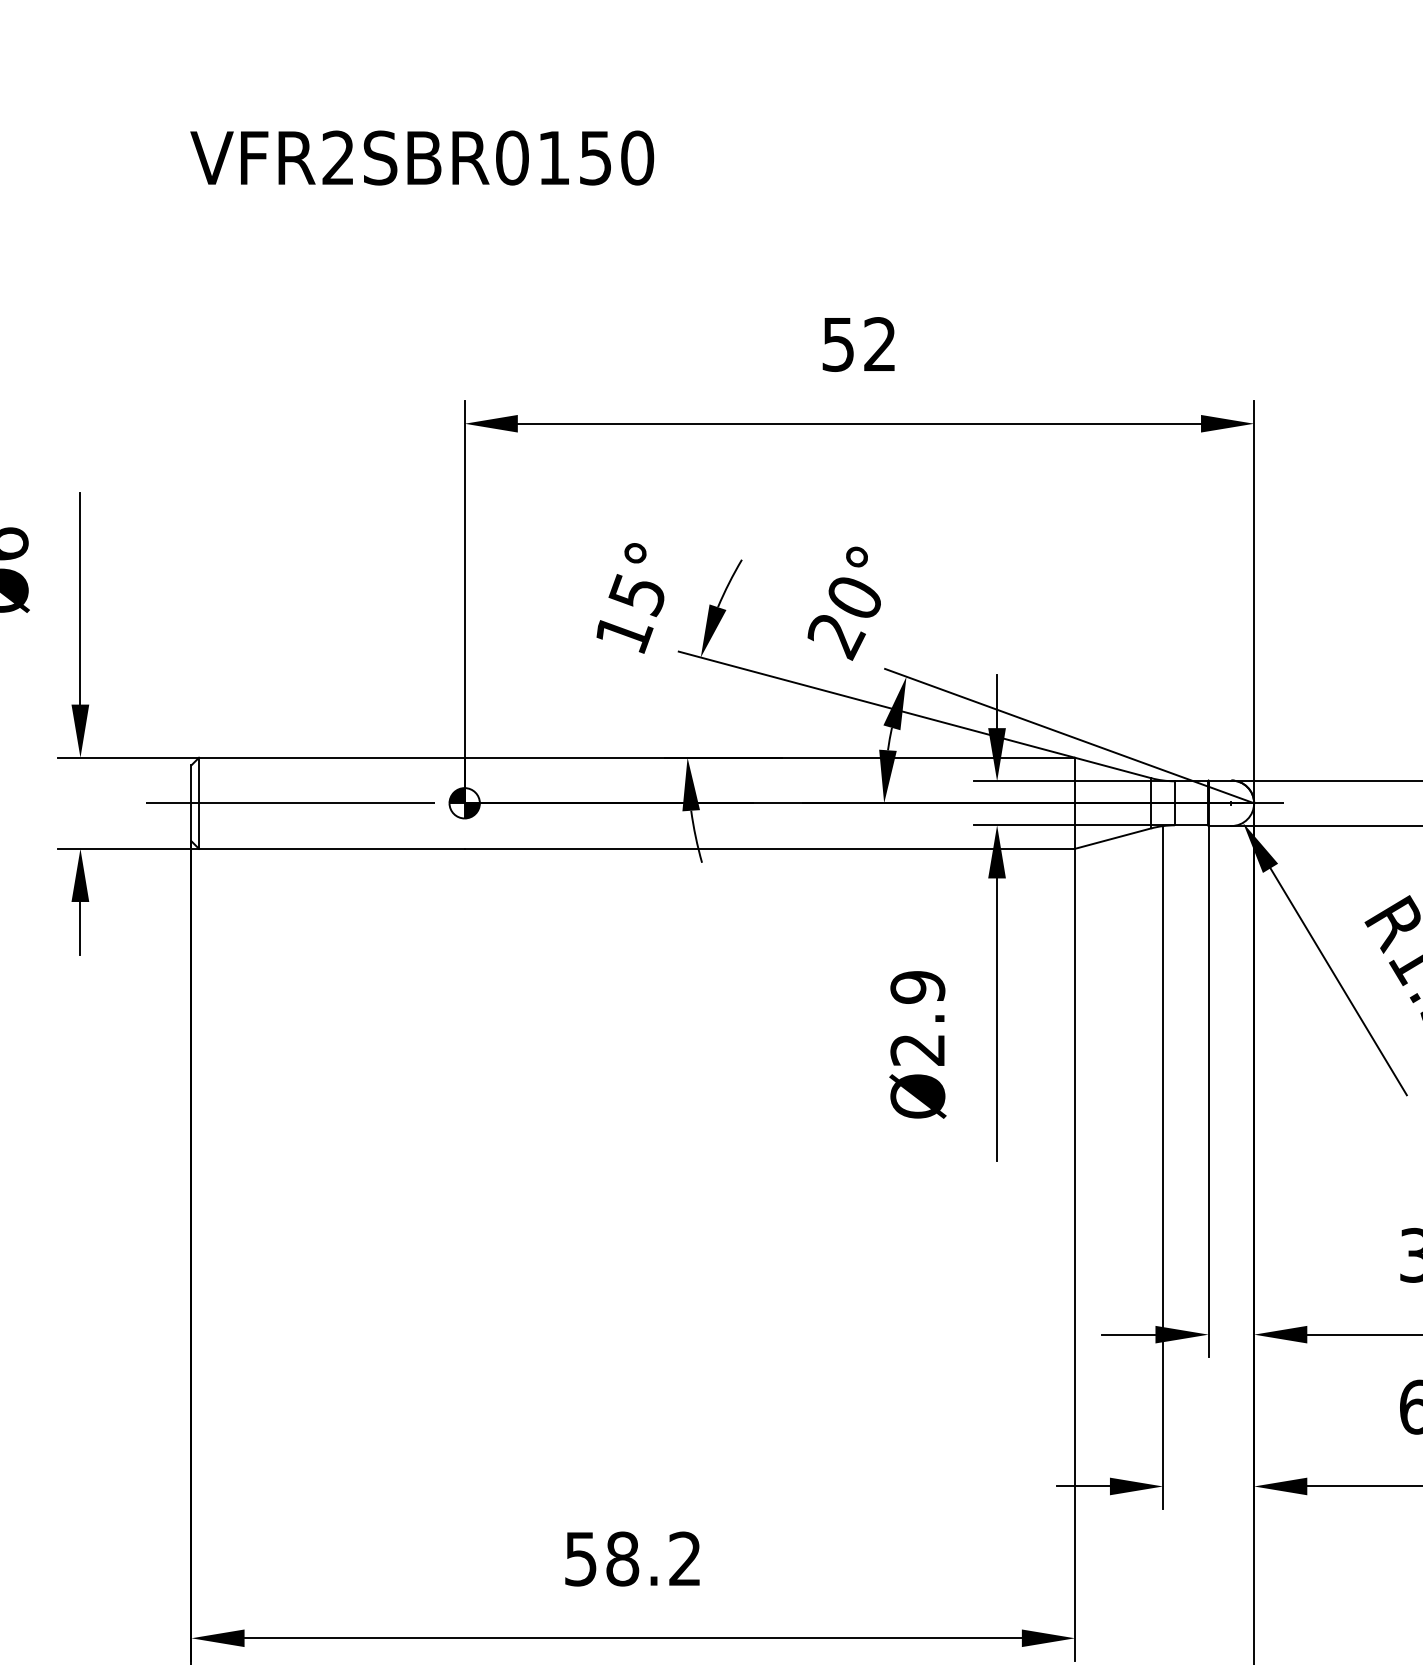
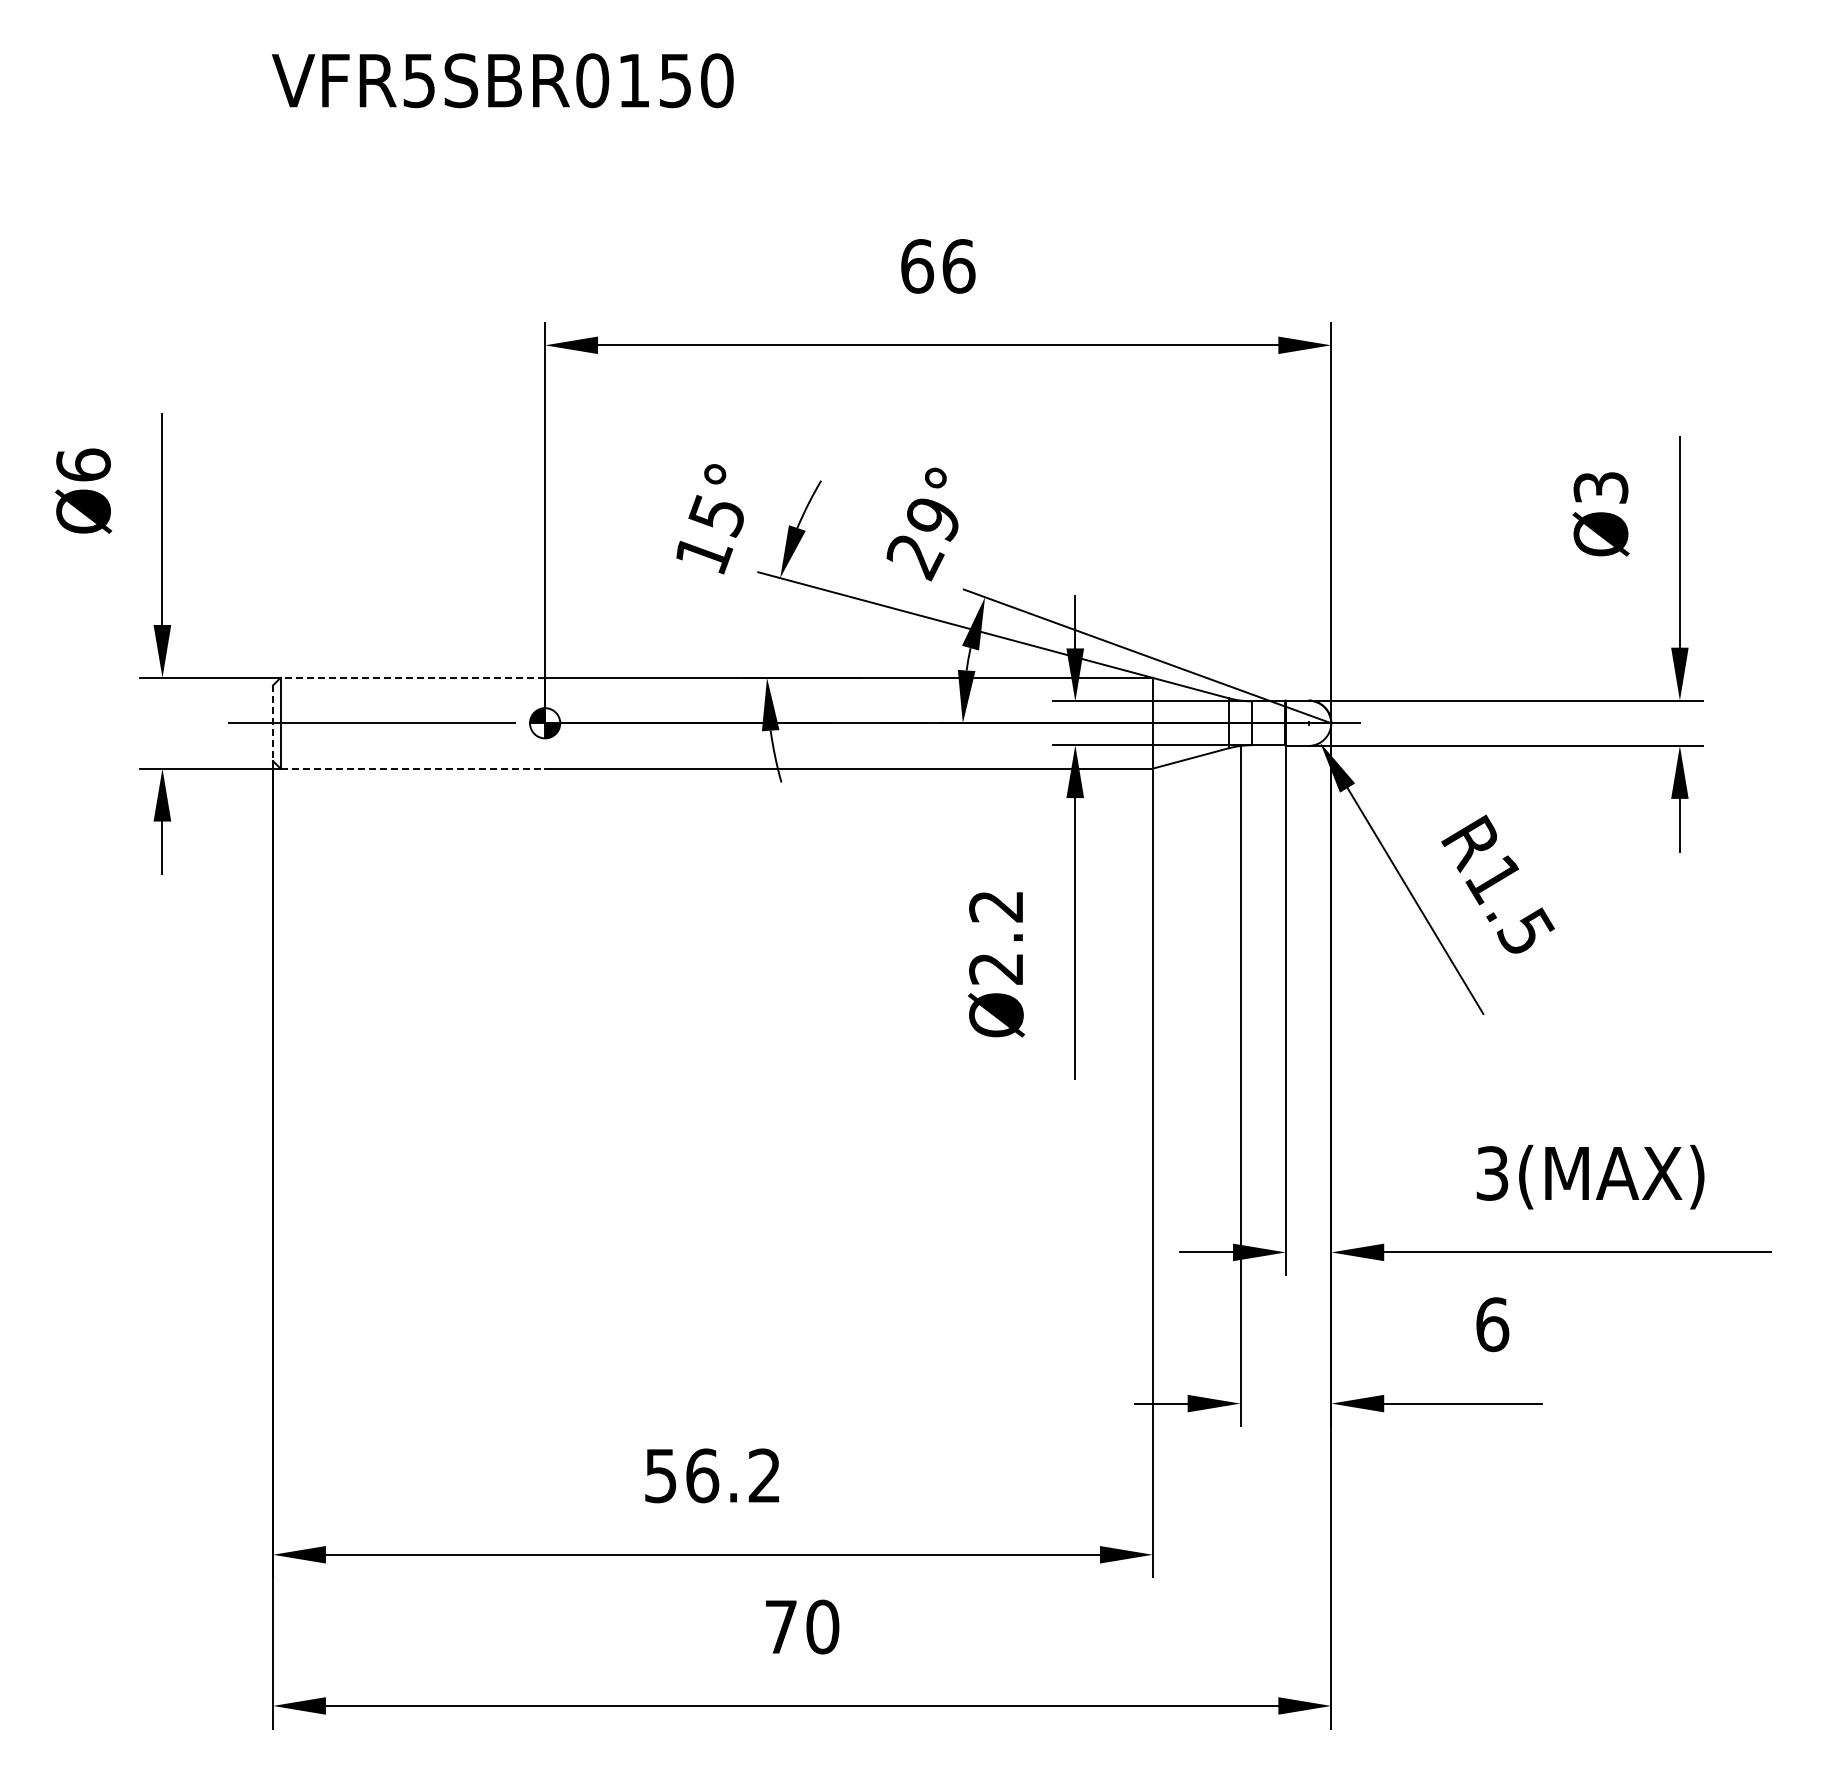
text: (337, 157) -> (418, 80), VFR2SBR0150 -> VFR5SBR0150
text: (859, 344) -> (938, 266), 52 -> 66
text: (854, 598) -> (933, 519), 20° -> 29°
line: (331, 757) -> (412, 677), solid -> dashed
line: (191, 803) -> (273, 723), solid -> dashed
line: (332, 848) -> (413, 768), solid -> dashed
text: (917, 987) -> (996, 906), Ø2.9 -> Ø2.2
text: (622, 1558) -> (702, 1475), 58.2 -> 56.2

